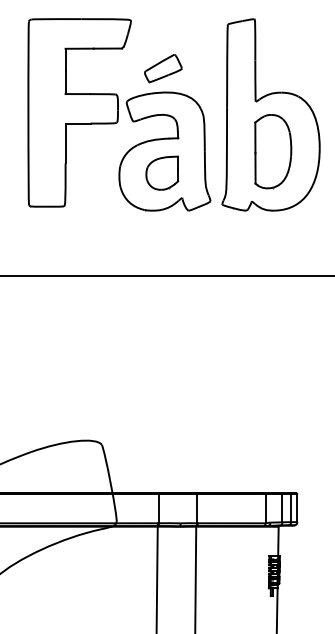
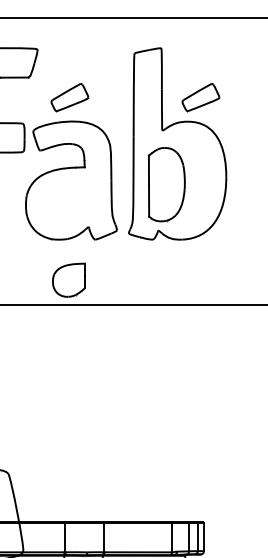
part: (294, 68) -> (201, 97), added
part: (273, 151) -> (167, 184), moved
part: (162, 172) -> (69, 279), moved

